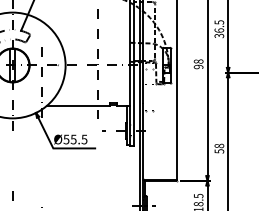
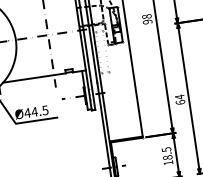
text: (69, 139) -> (30, 112), Ø55.5 -> Ø44.5
text: (219, 148) -> (180, 99), 58 -> 64

